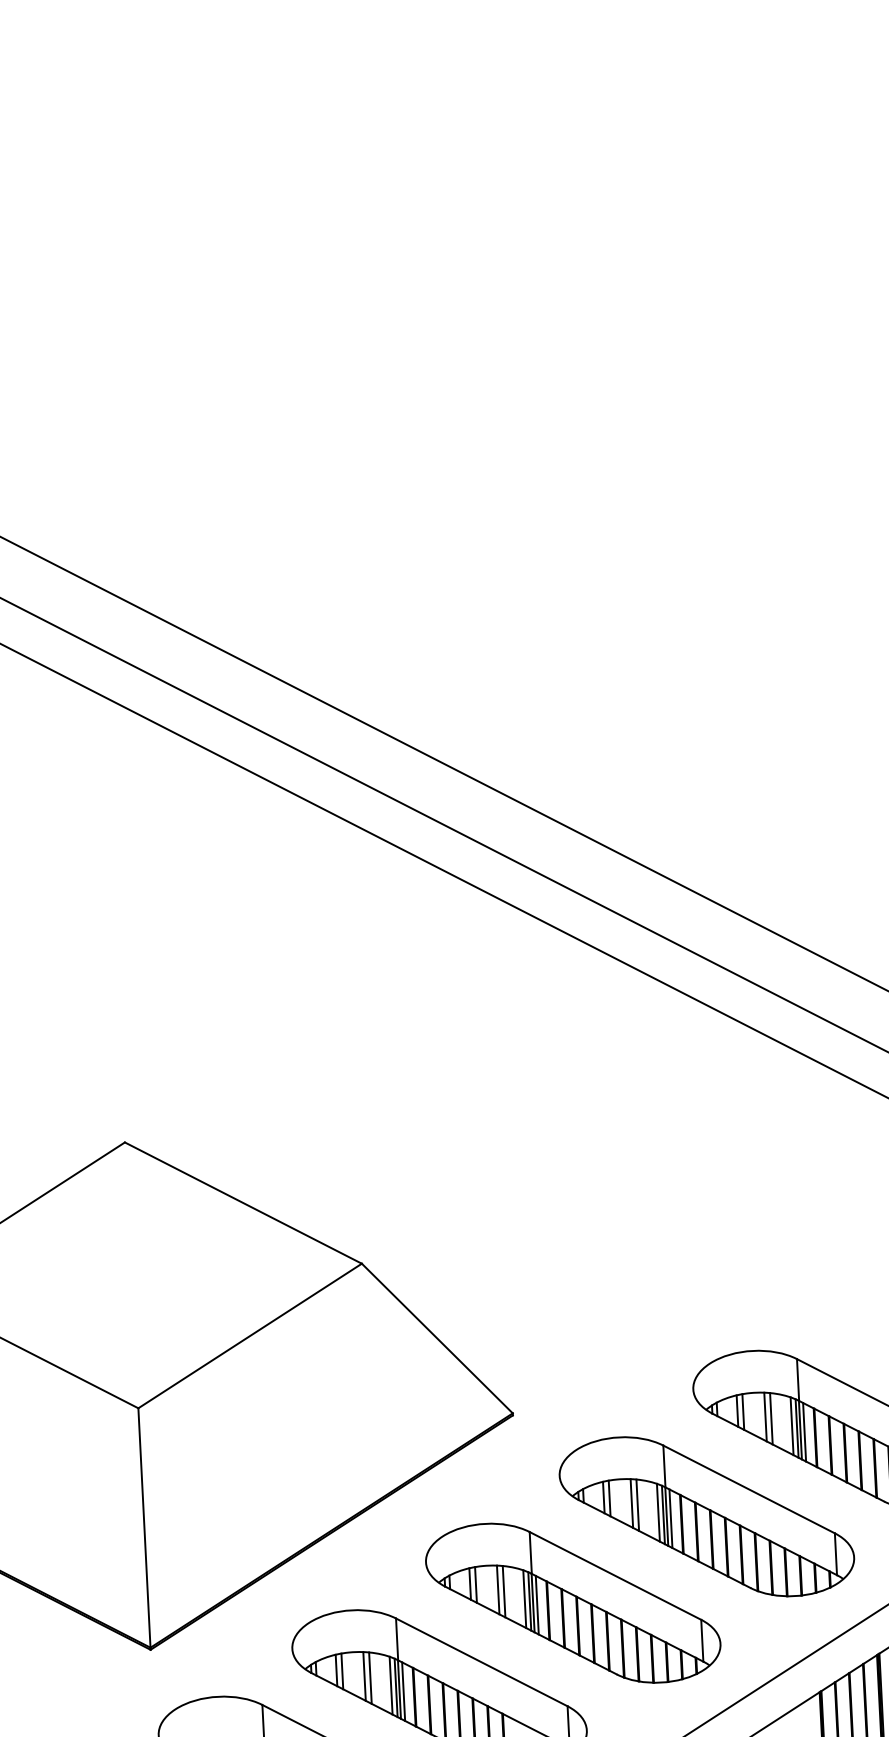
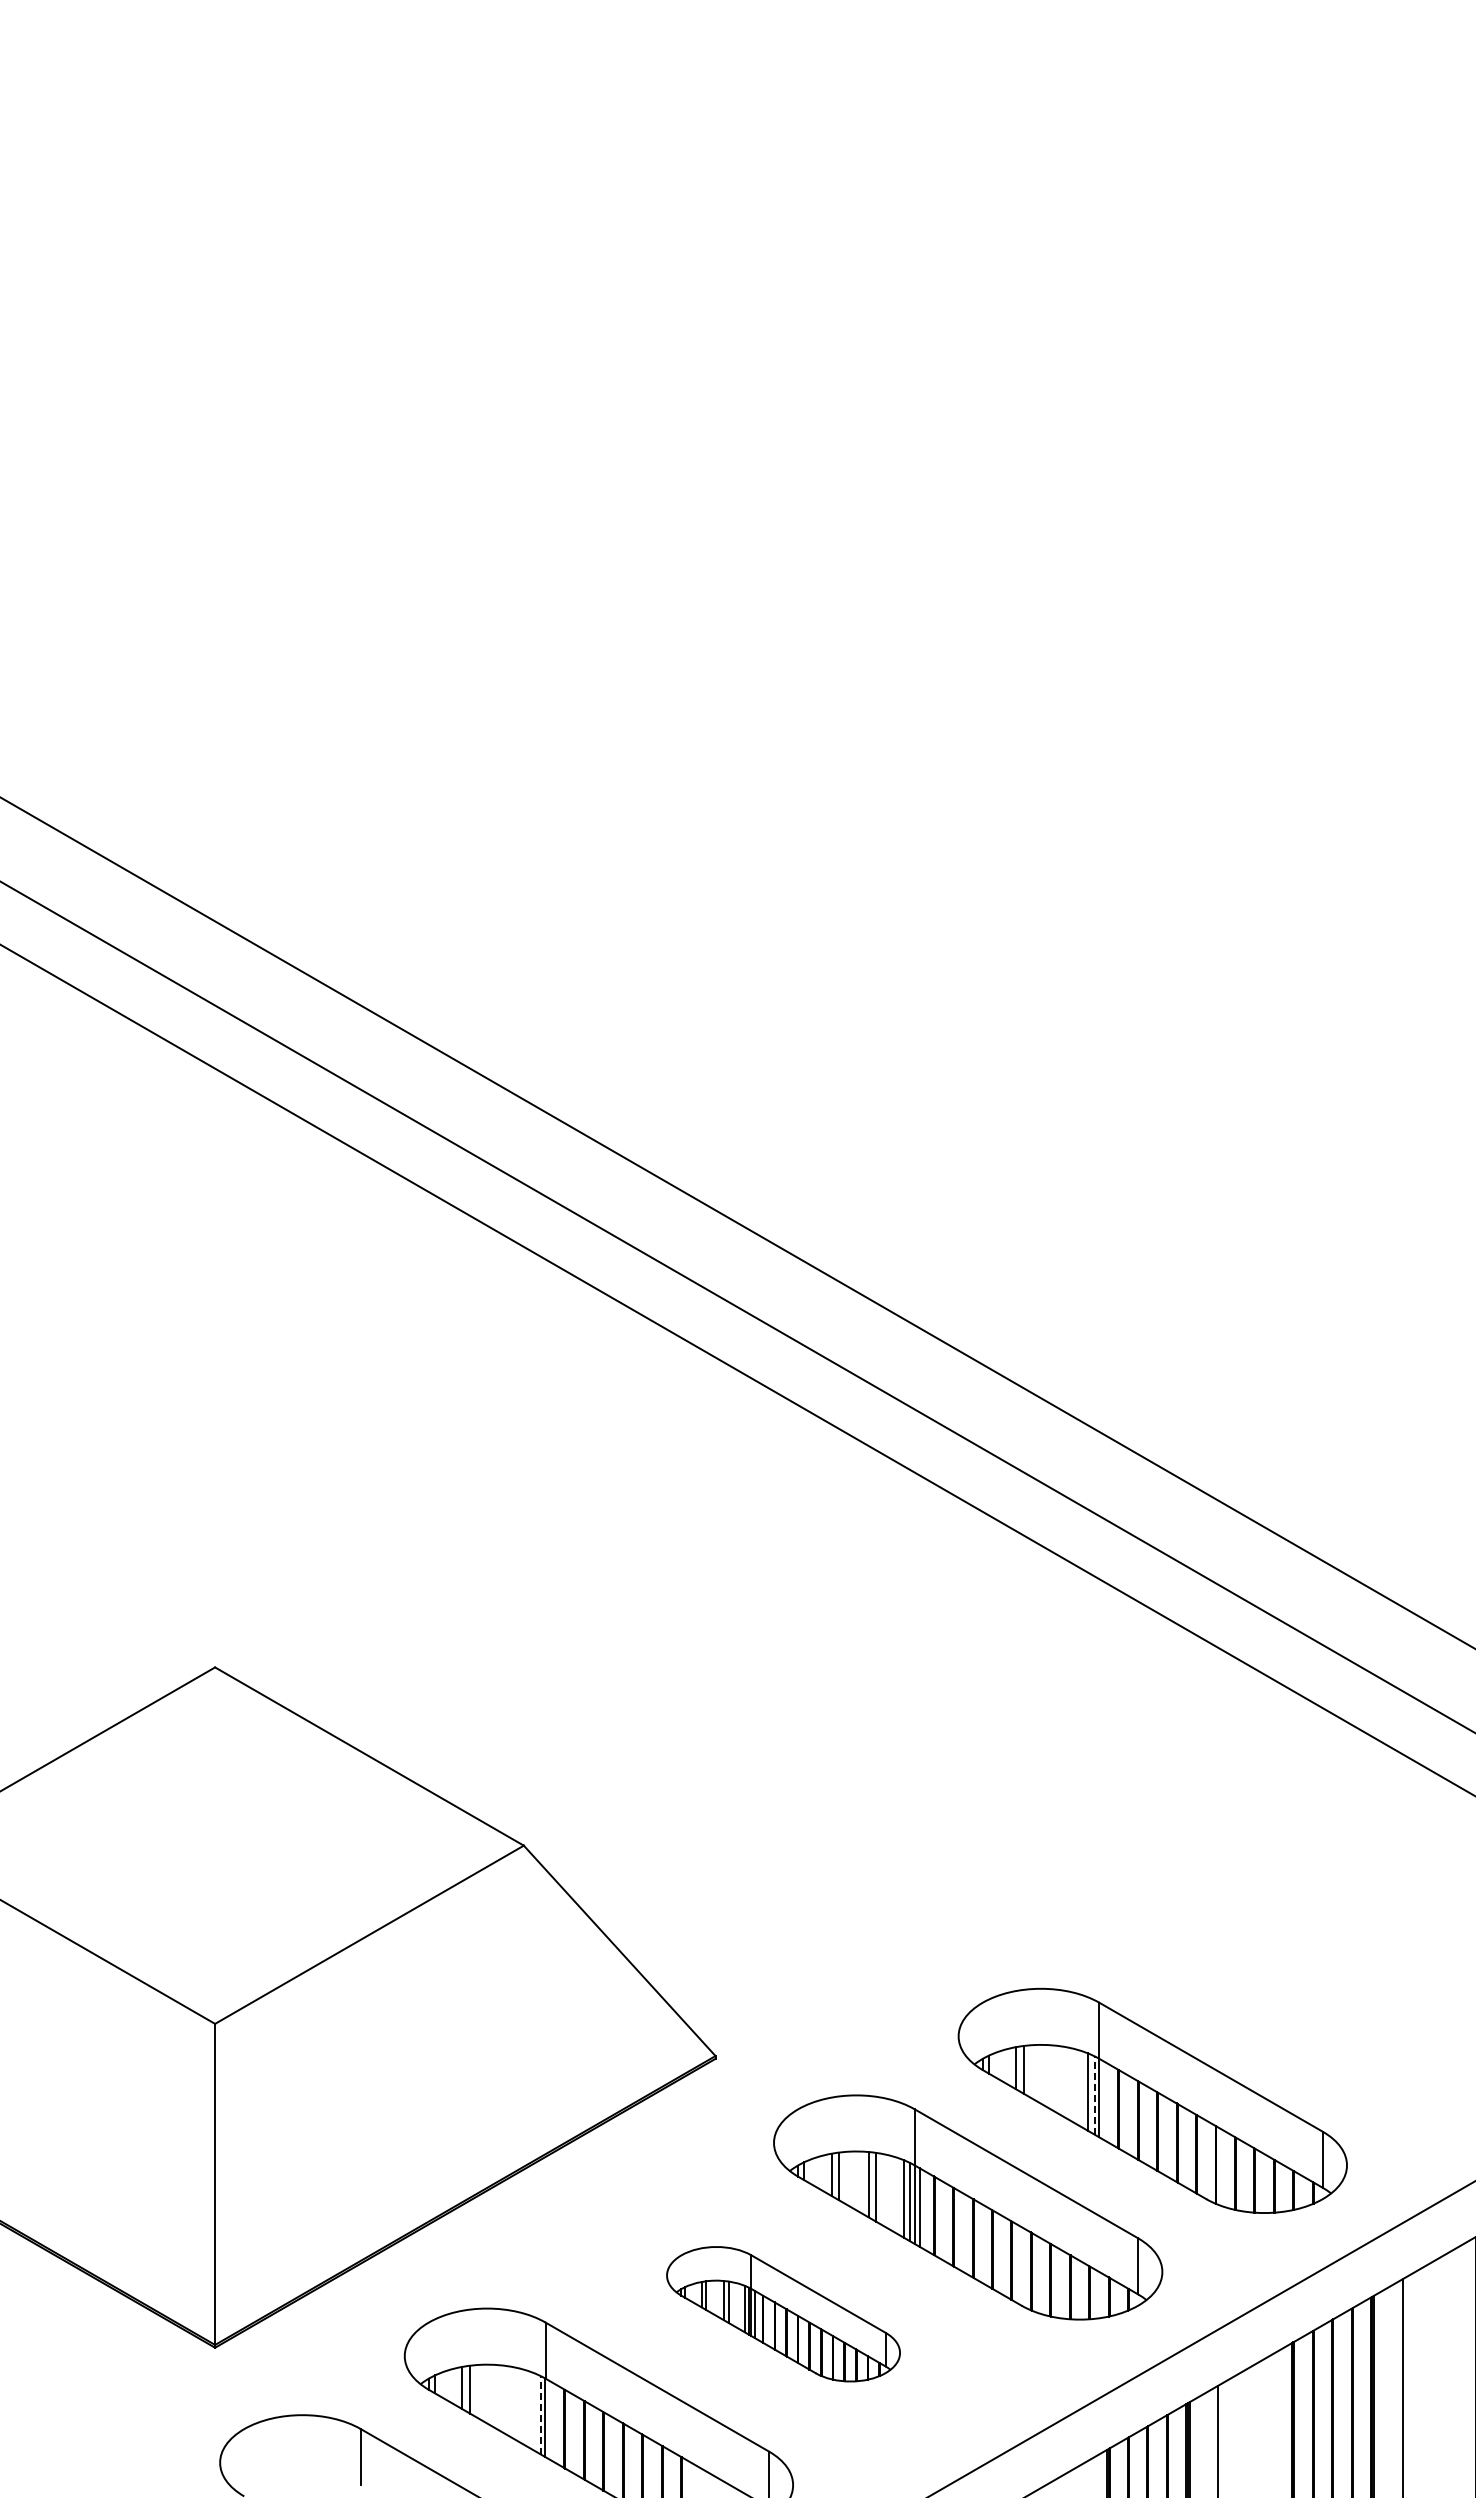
line: (765, 1416) -> (1053, 2077), removed
line: (771, 1418) -> (1061, 2080), removed
line: (796, 1428) -> (1094, 2095), solid -> dashed
line: (804, 1431) -> (1104, 2100), removed
part: (573, 1603) -> (783, 2314), size x0.6
line: (364, 1676) -> (499, 2397), removed
line: (370, 1678) -> (507, 2400), removed
line: (391, 1685) -> (534, 2411), removed
line: (395, 1687) -> (540, 2414), solid -> dashed
line: (403, 1691) -> (550, 2420), removed

